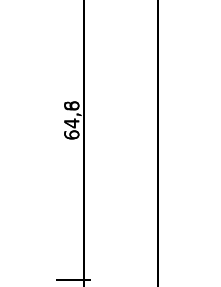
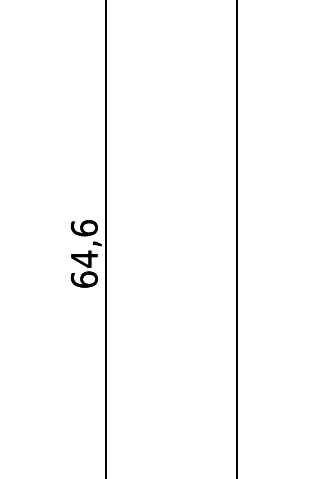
text: (71, 105) -> (83, 227), 64,8 -> 64,6

